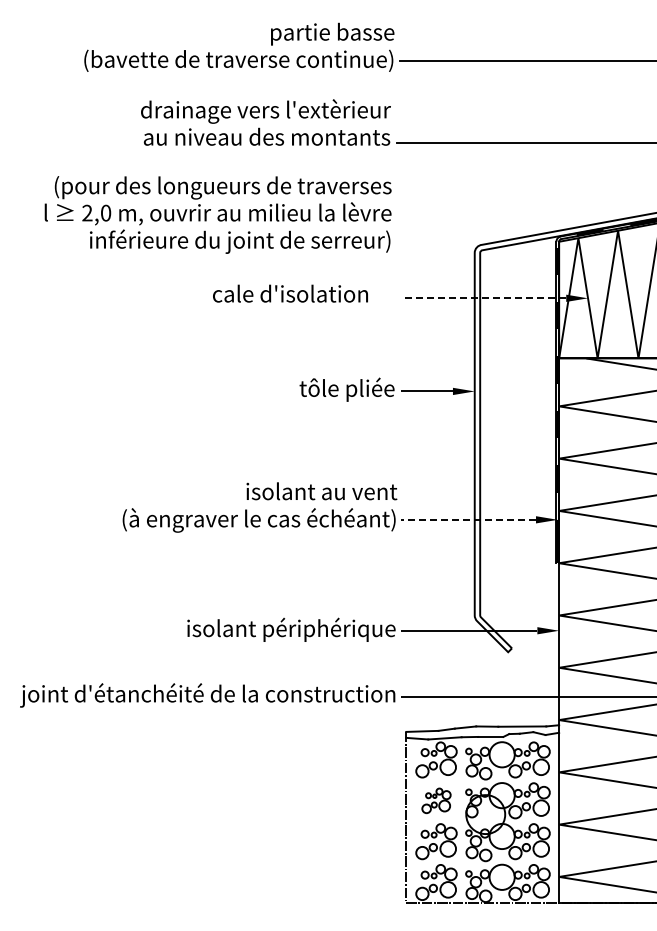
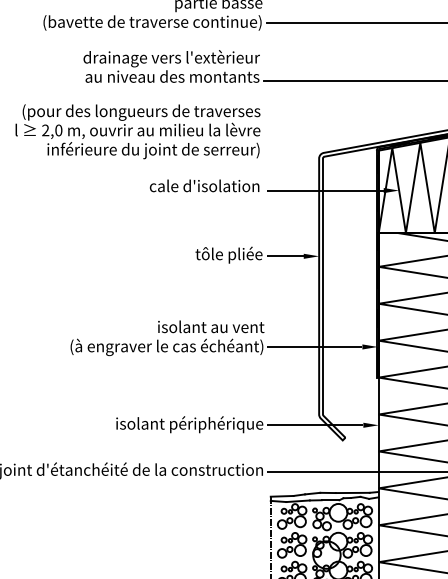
text: (290, 293) -> (204, 185), moved
line: (483, 298) -> (325, 190), dashed -> solid
line: (468, 519) -> (314, 346), dashed -> solid
part: (436, 800) -> (292, 545), size x1.43

